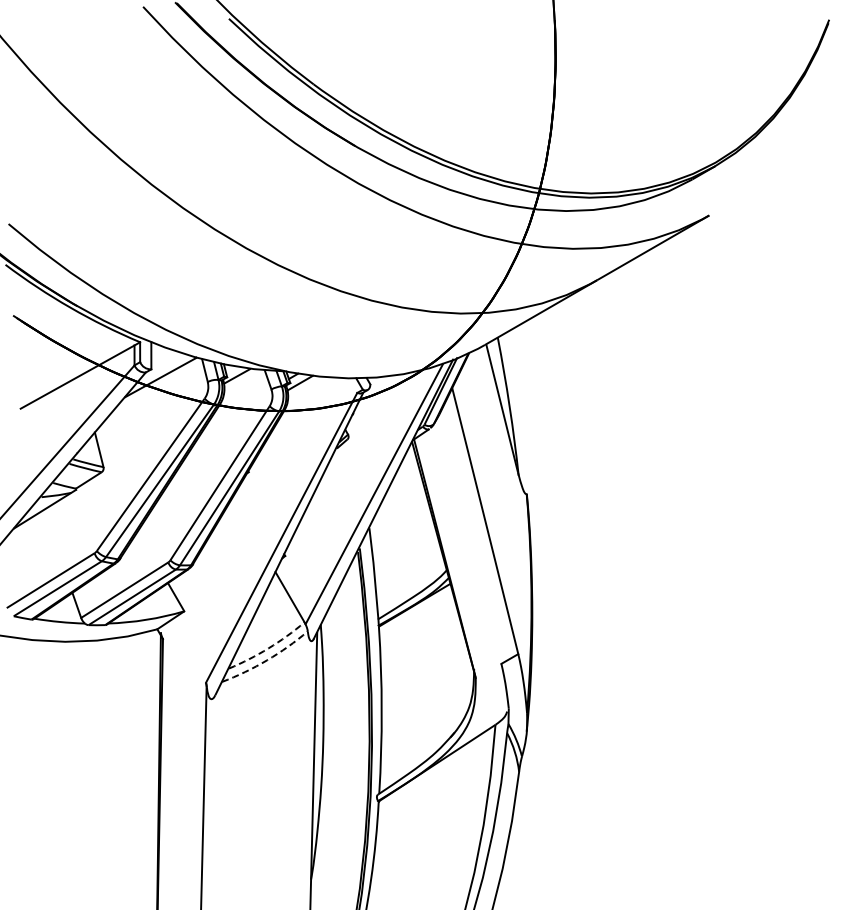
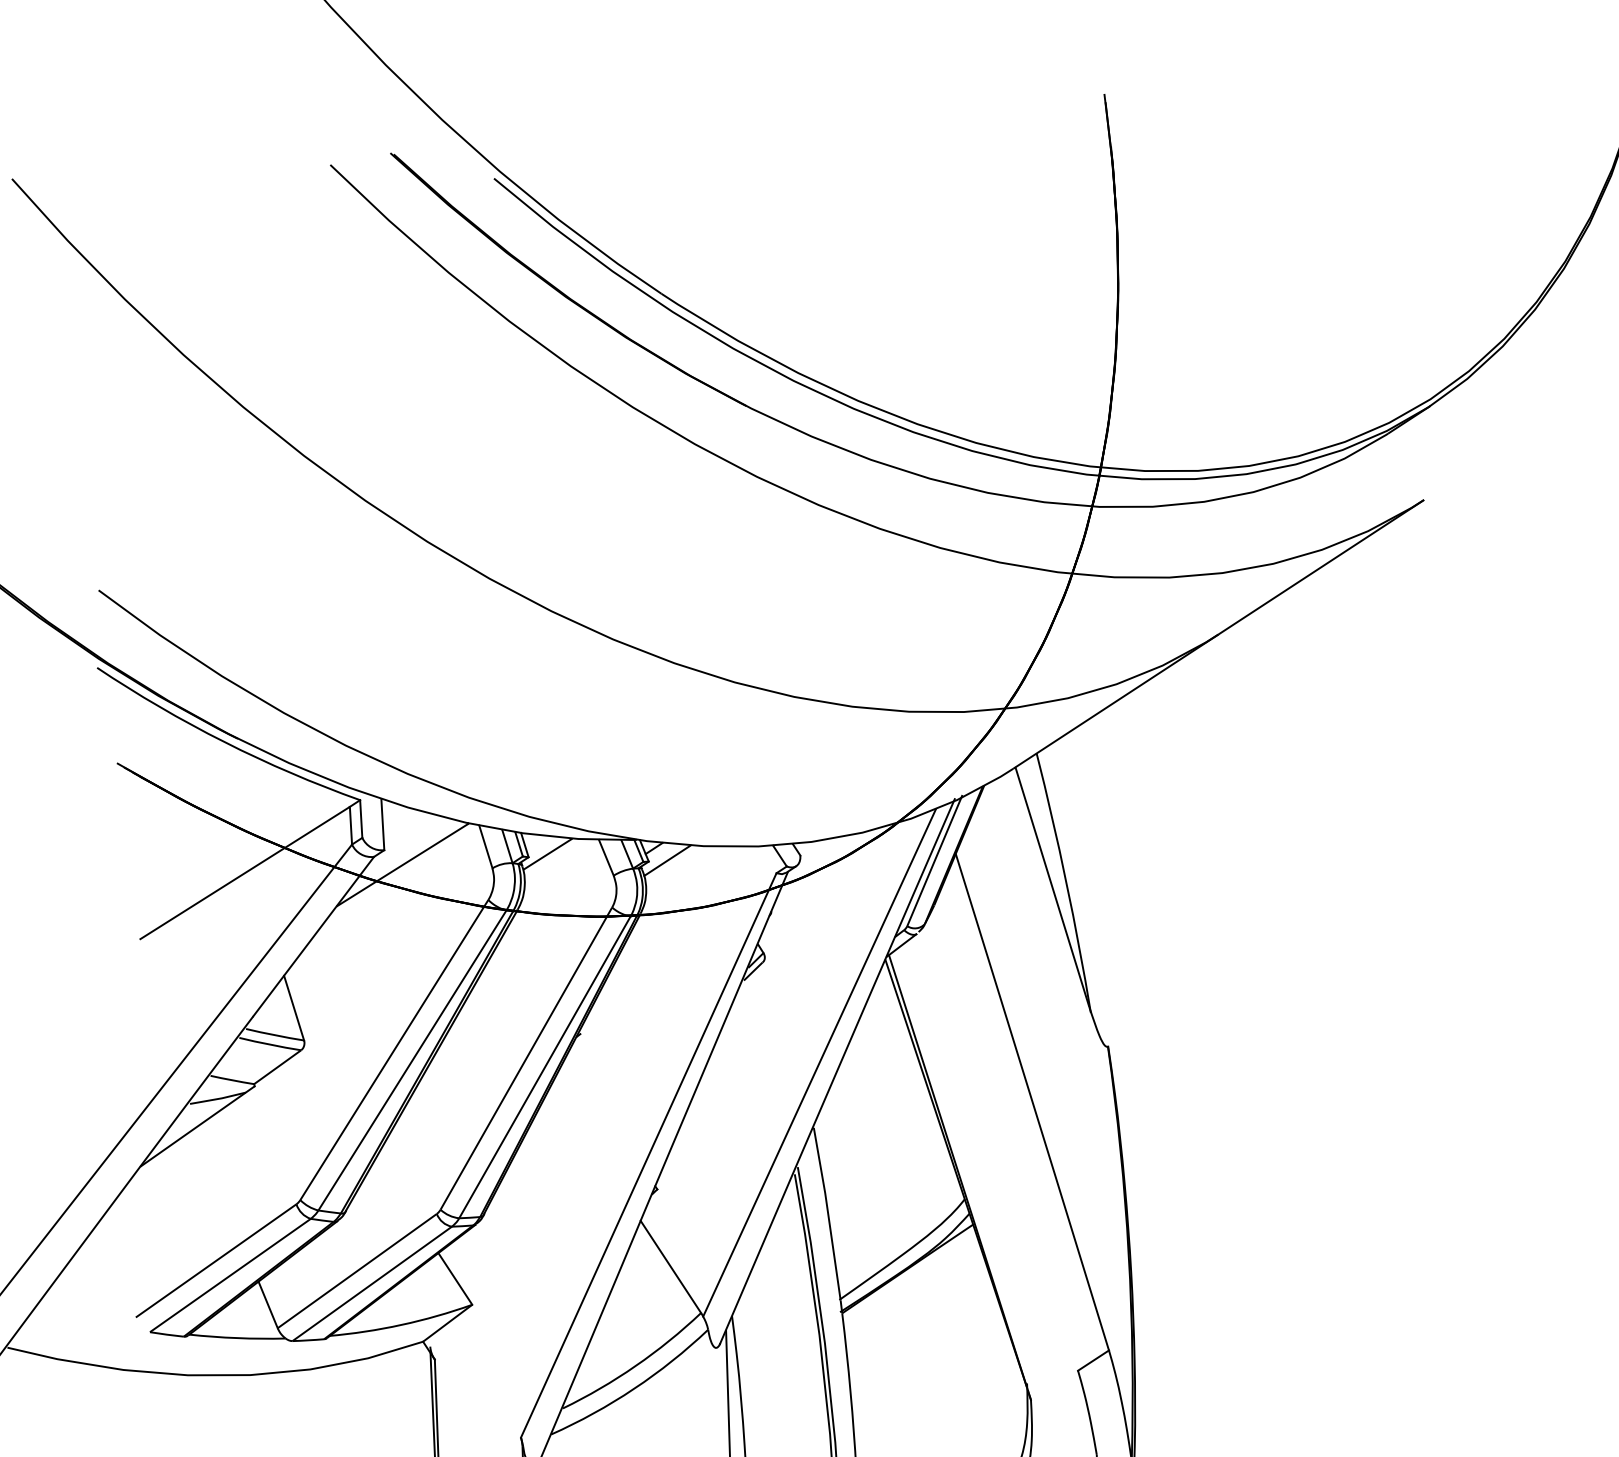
arc: (268, 648) -> (635, 1366), dashed -> solid
arc: (267, 660) -> (634, 1389), dashed -> solid

